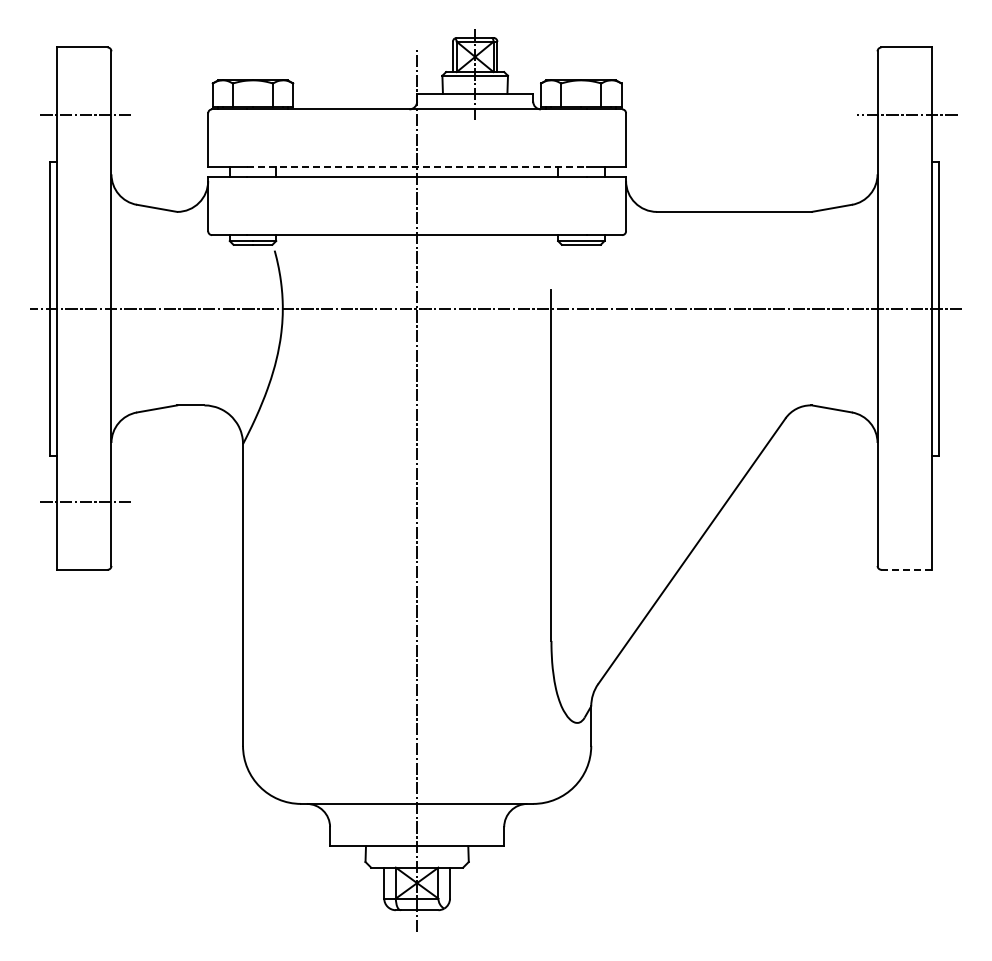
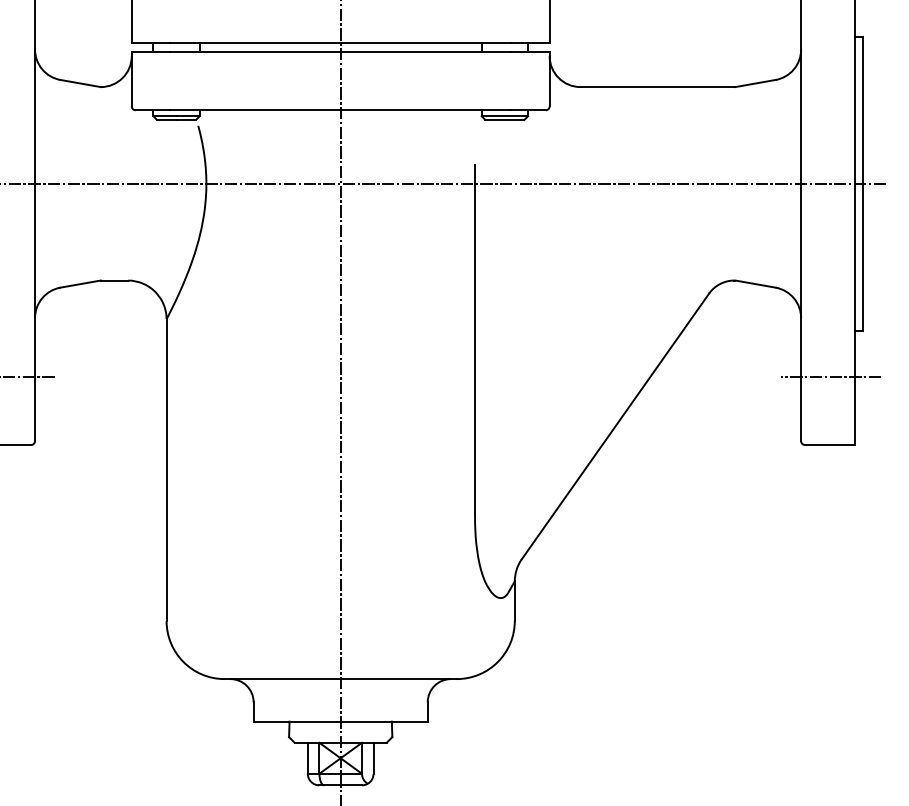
line: (417, 167) -> (341, 42), dashed -> solid
line: (907, 502) -> (831, 377), added
line: (907, 569) -> (831, 444), dashed -> solid

